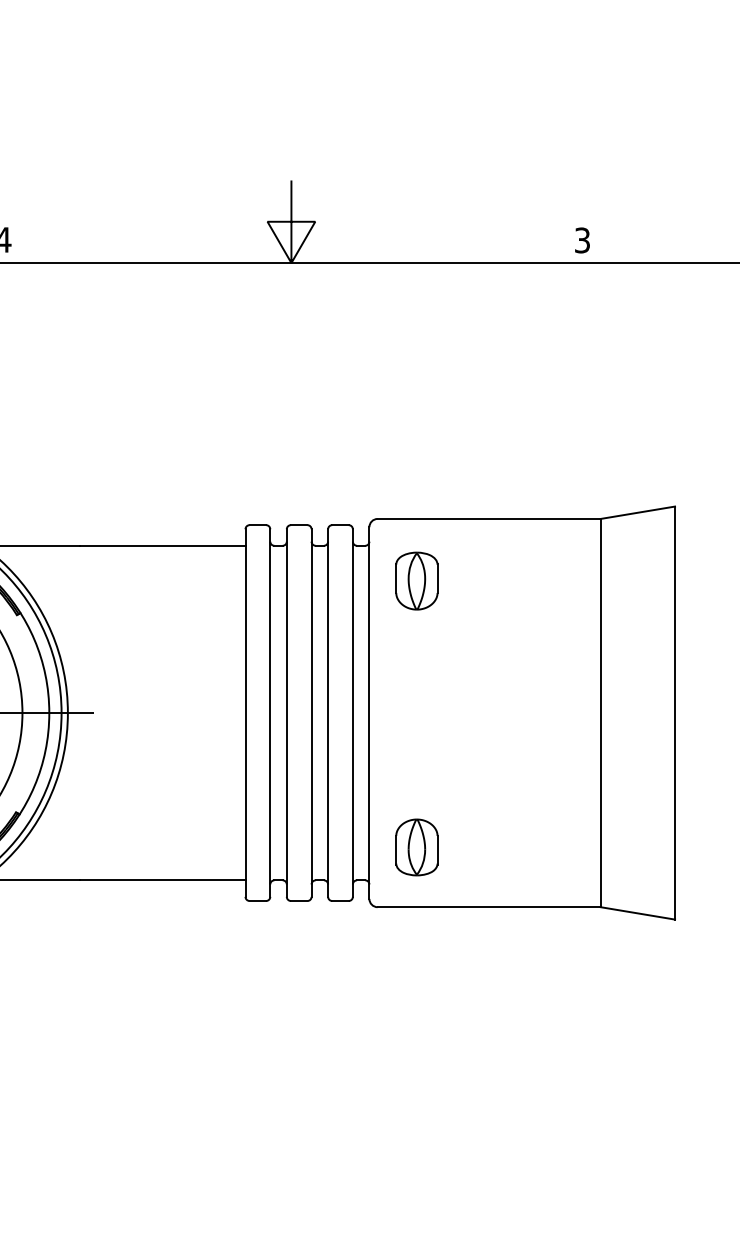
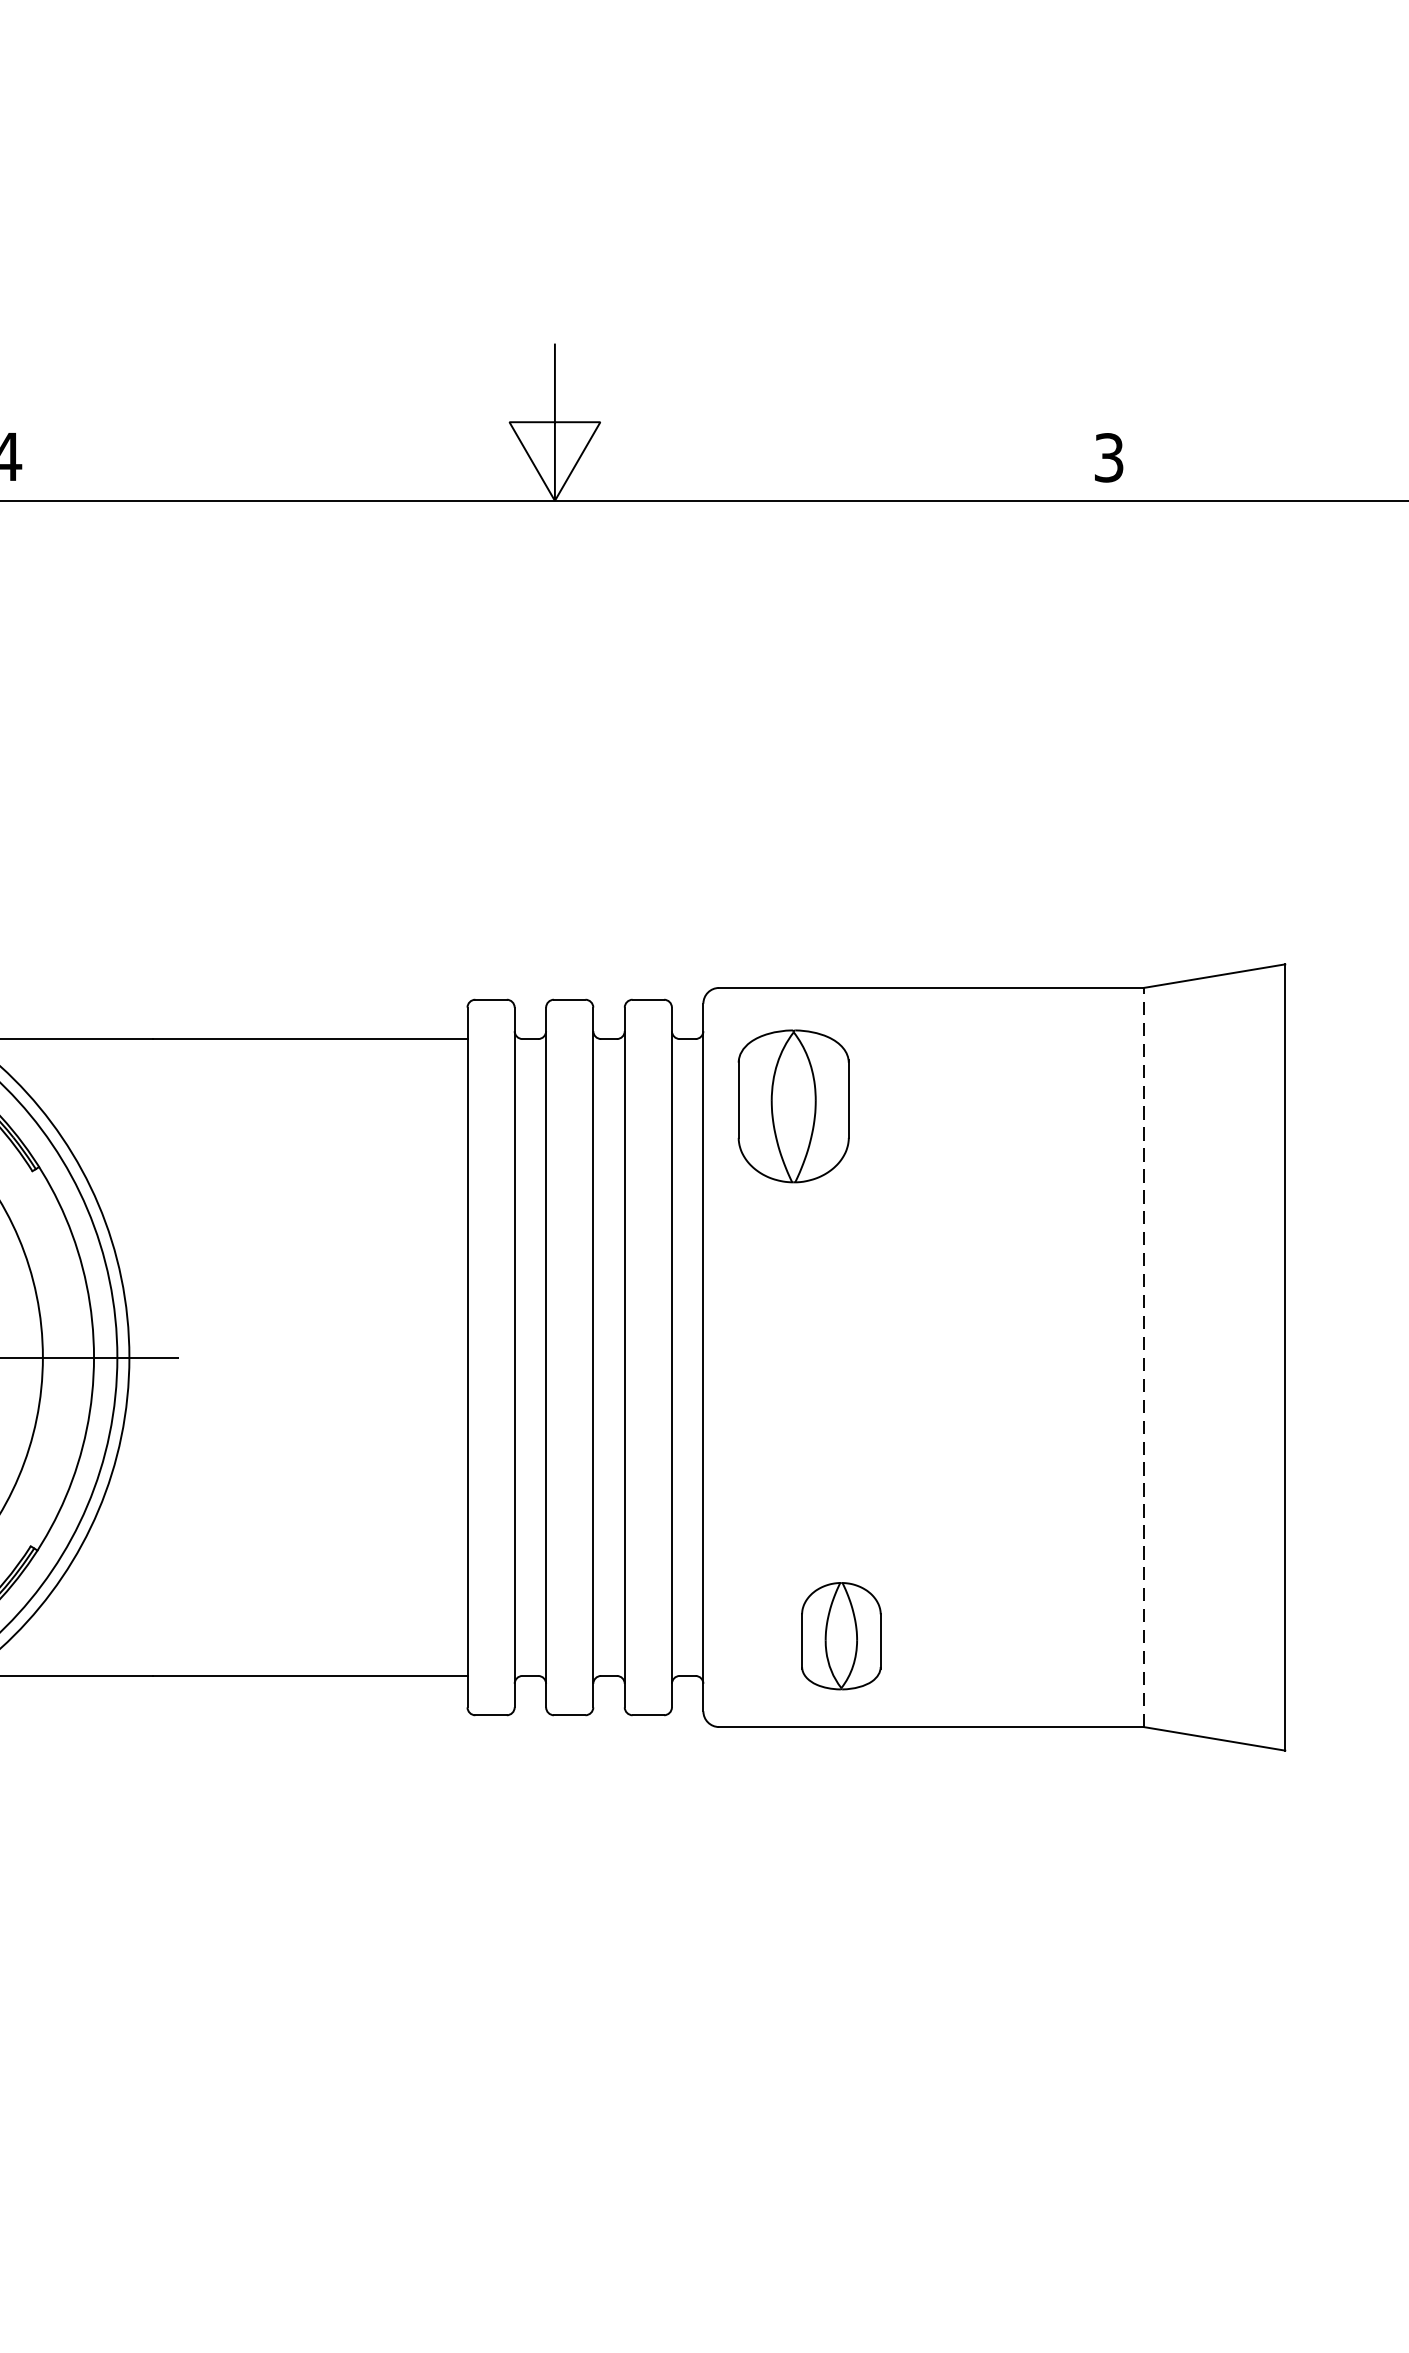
part: (416, 580) -> (793, 1105), size x1.4
line: (600, 712) -> (1143, 1356), solid -> dashed
part: (416, 847) -> (840, 1636), moved

